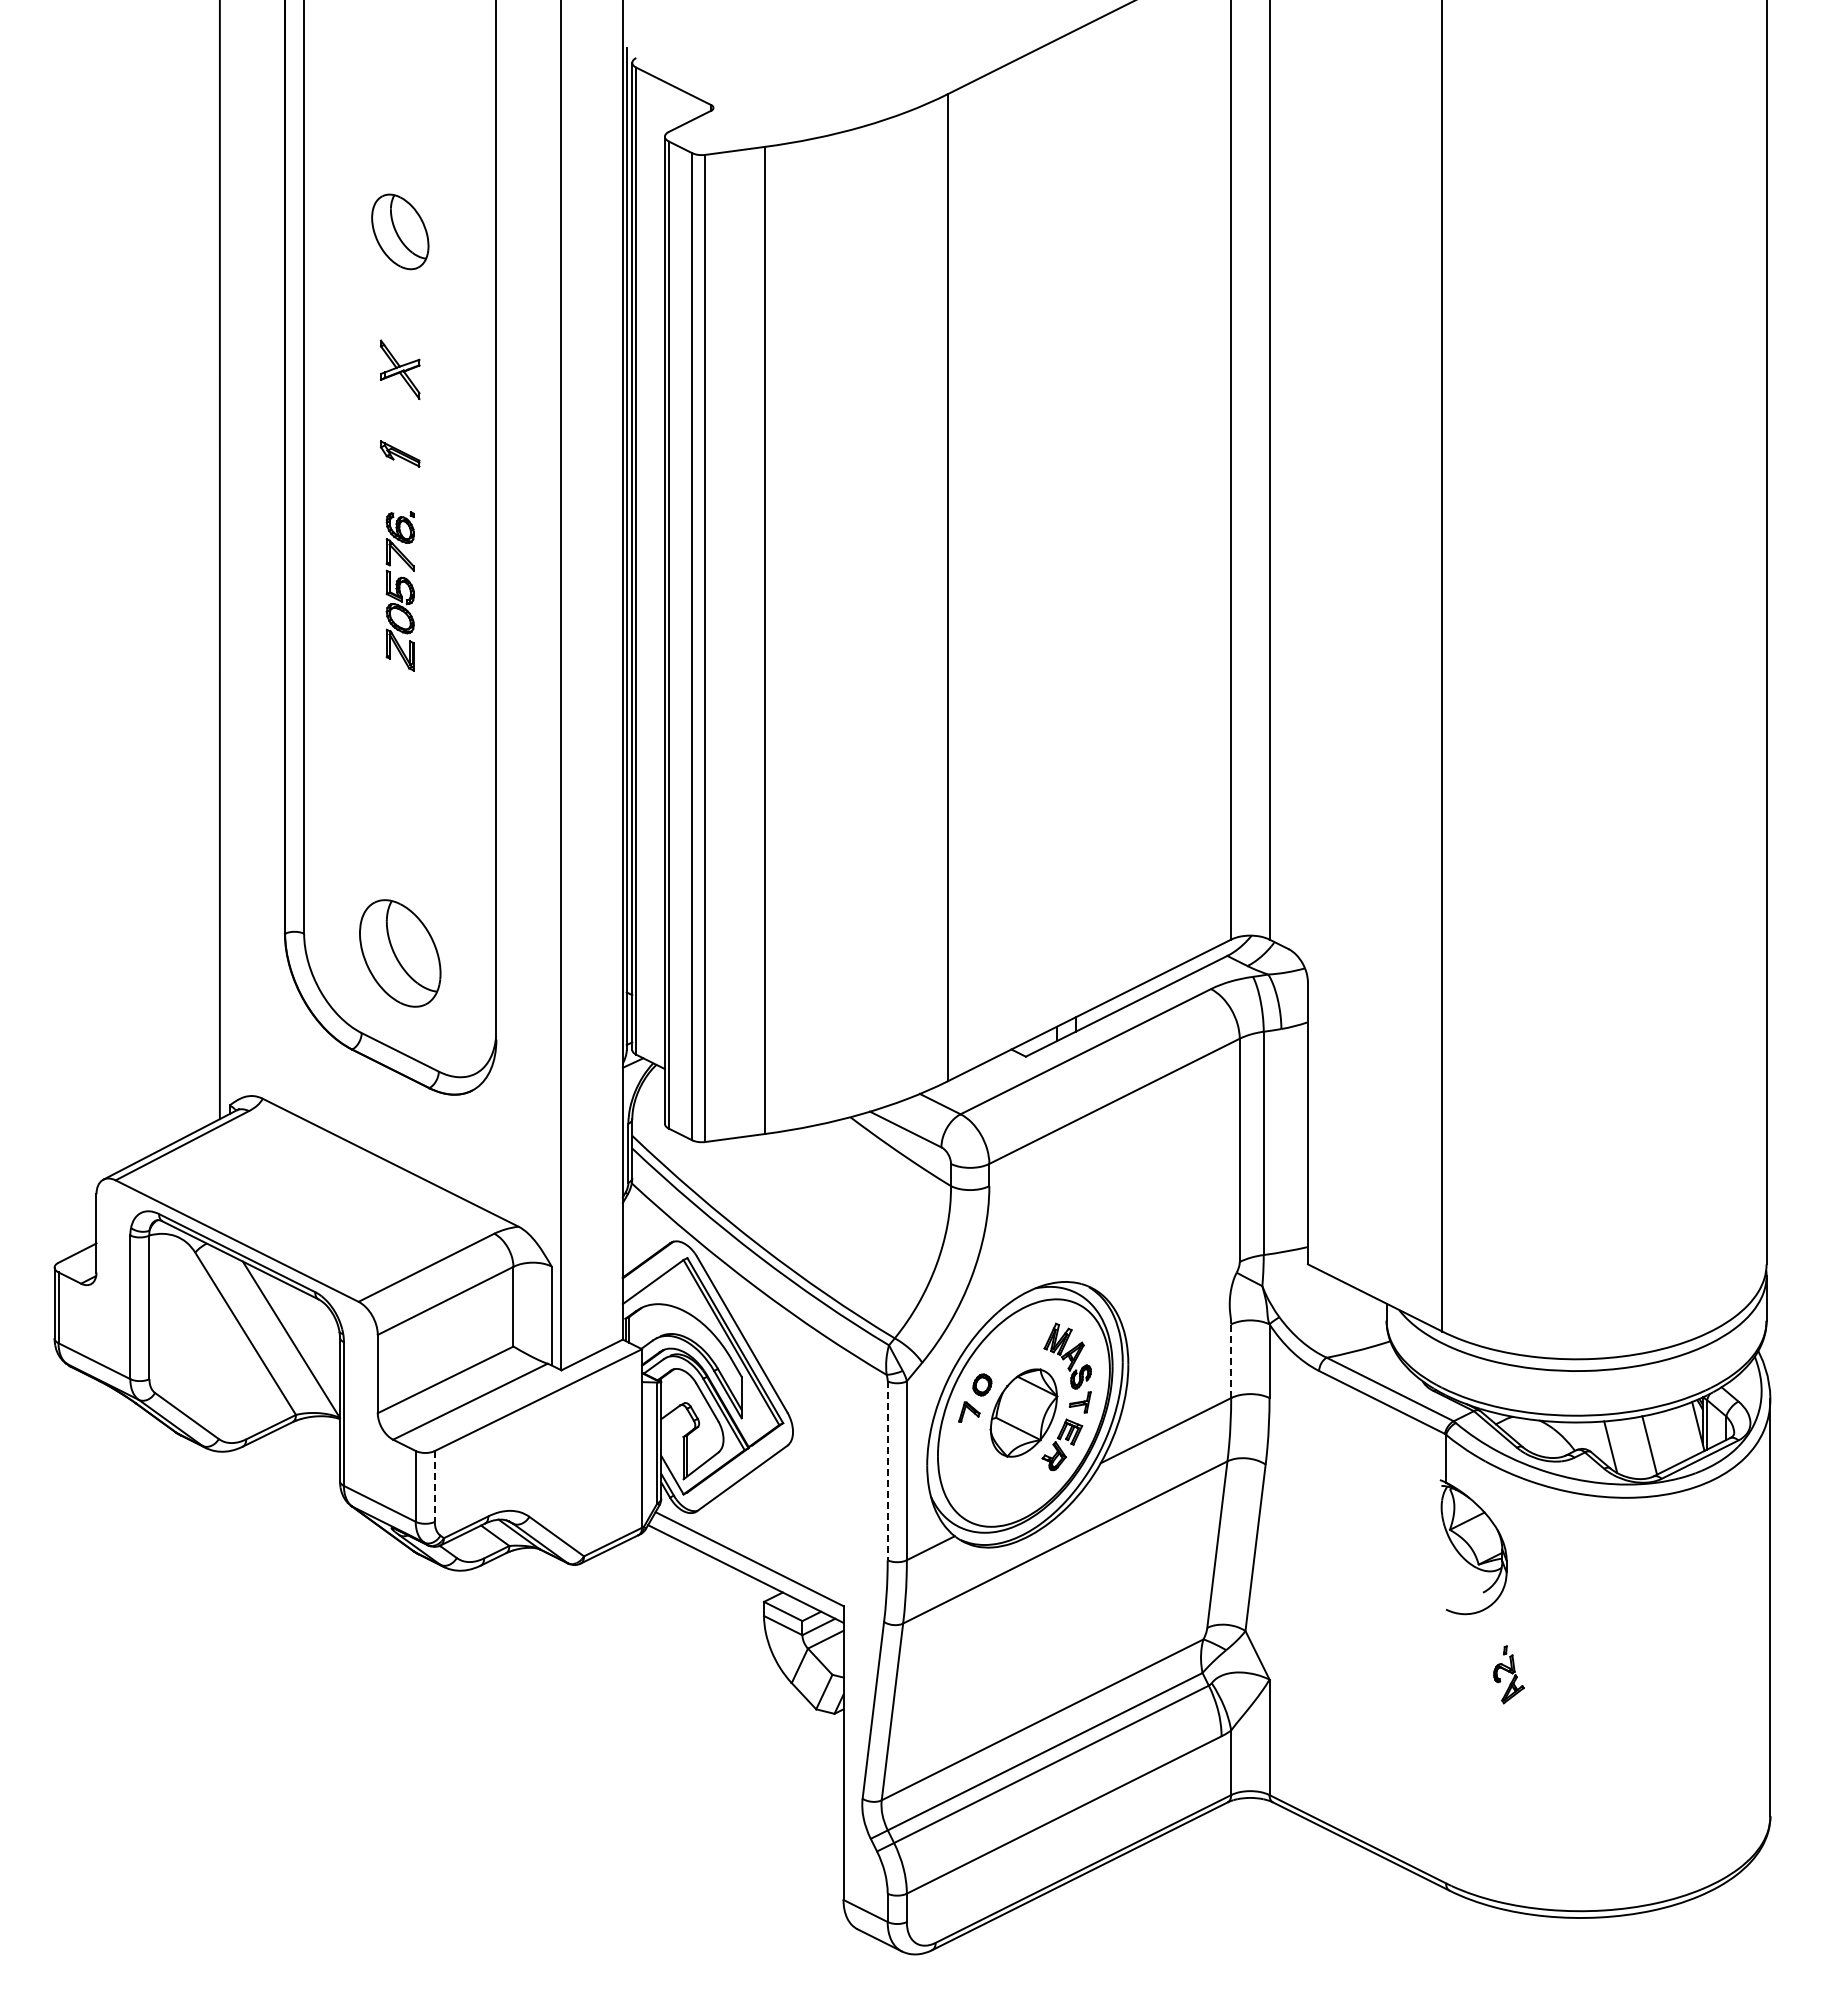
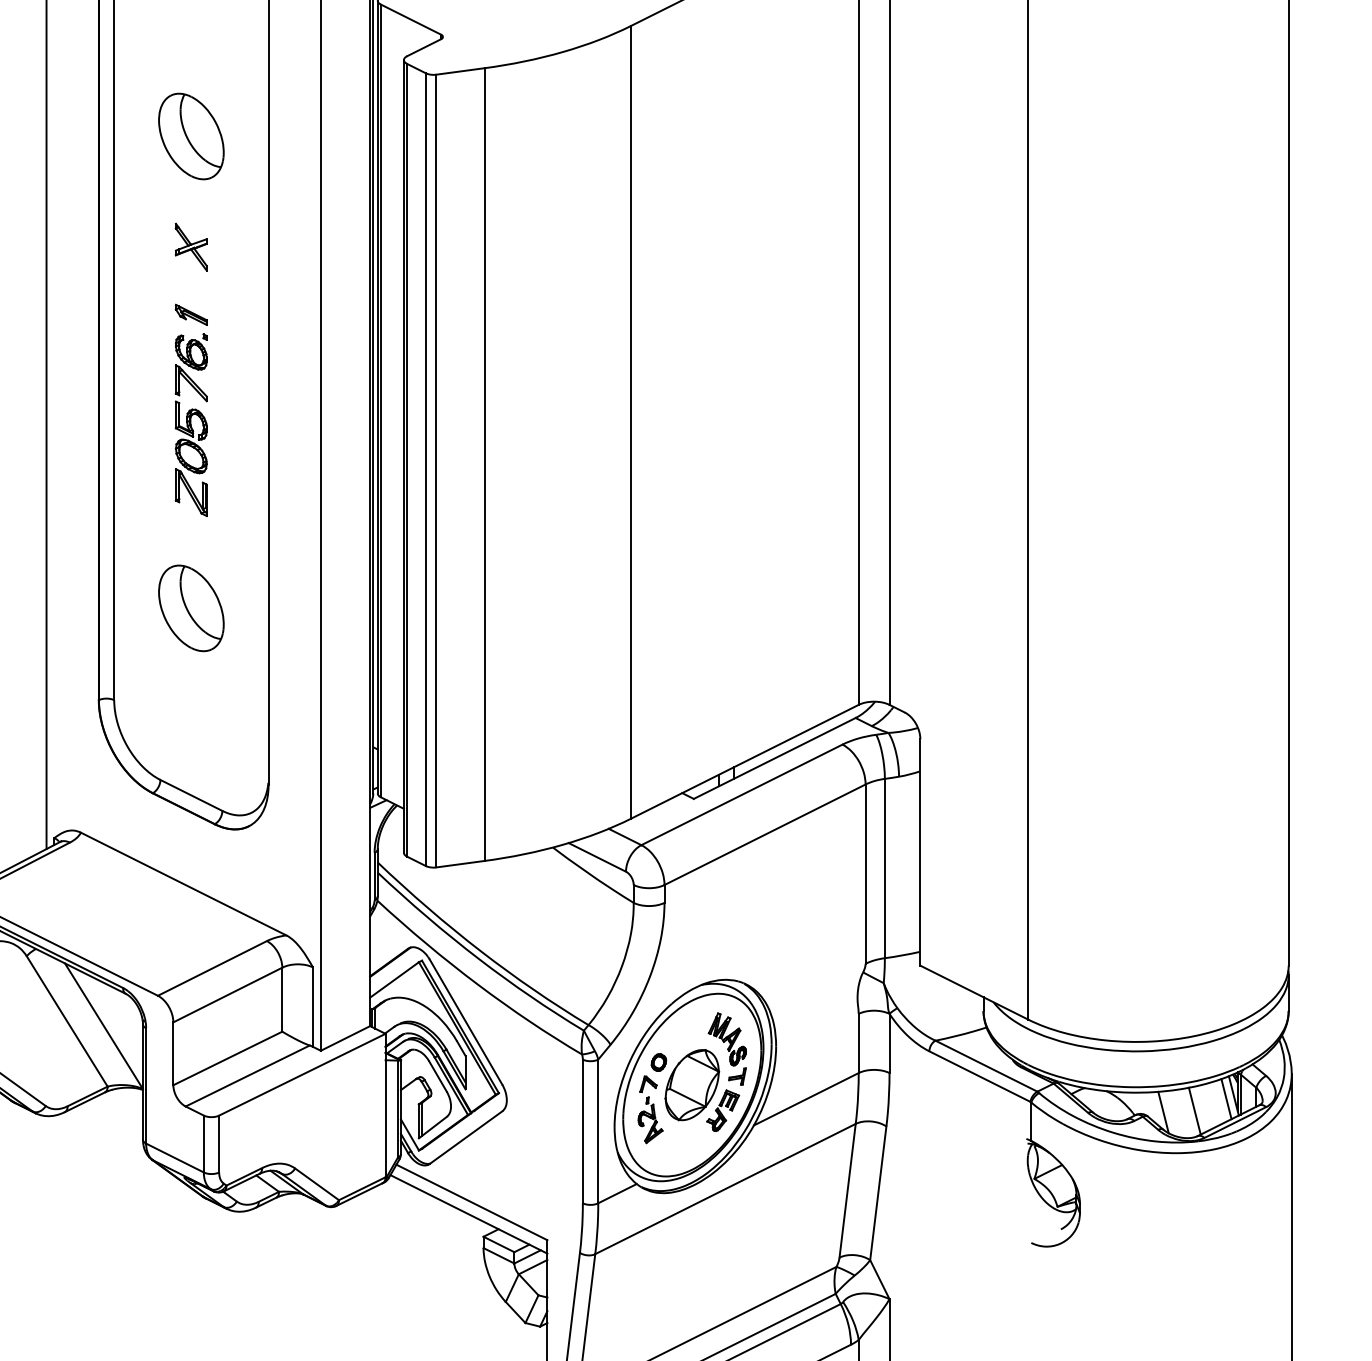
part: (400, 231) -> (191, 136), size x1.43
part: (400, 591) -> (191, 425), size x1.43
part: (400, 953) -> (191, 608), moved
line: (1231, 1361) -> (858, 1043), dashed -> solid
line: (1688, 1430) -> (1225, 1099), added
line: (887, 1471) -> (582, 1132), dashed -> solid
line: (434, 1486) -> (218, 1144), dashed -> solid
part: (1508, 1674) -> (650, 1119), moved

